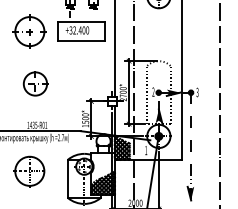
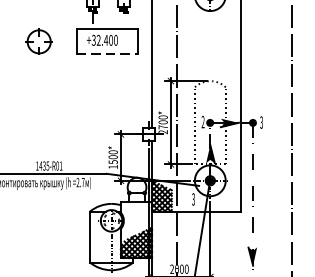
part: (29, 31) -> (38, 41), size x0.6
line: (81, 40) -> (107, 53), solid -> dashed
part: (35, 83) -> (46, 110), removed
text: (146, 149) -> (193, 198), 1 -> 3
part: (29, 171) -> (38, 227), removed

